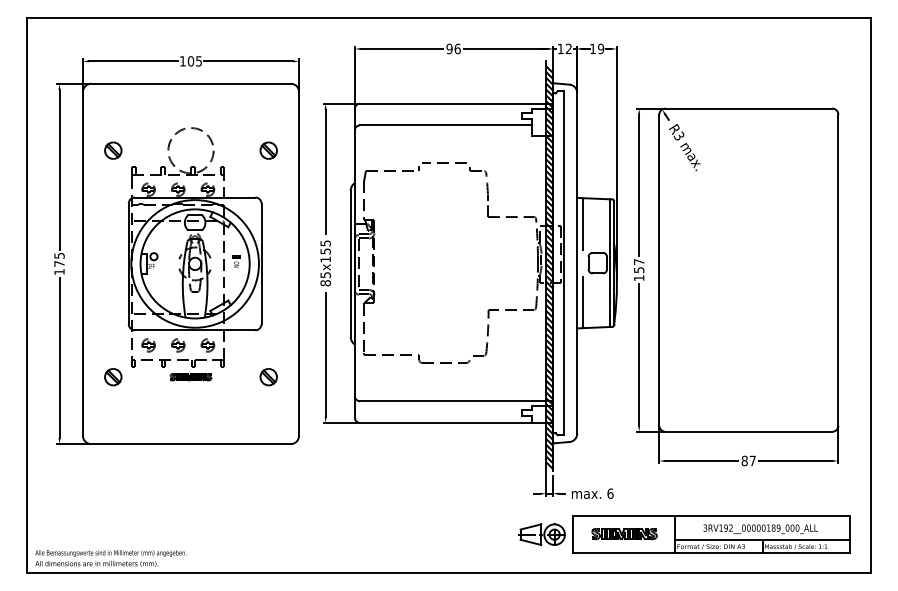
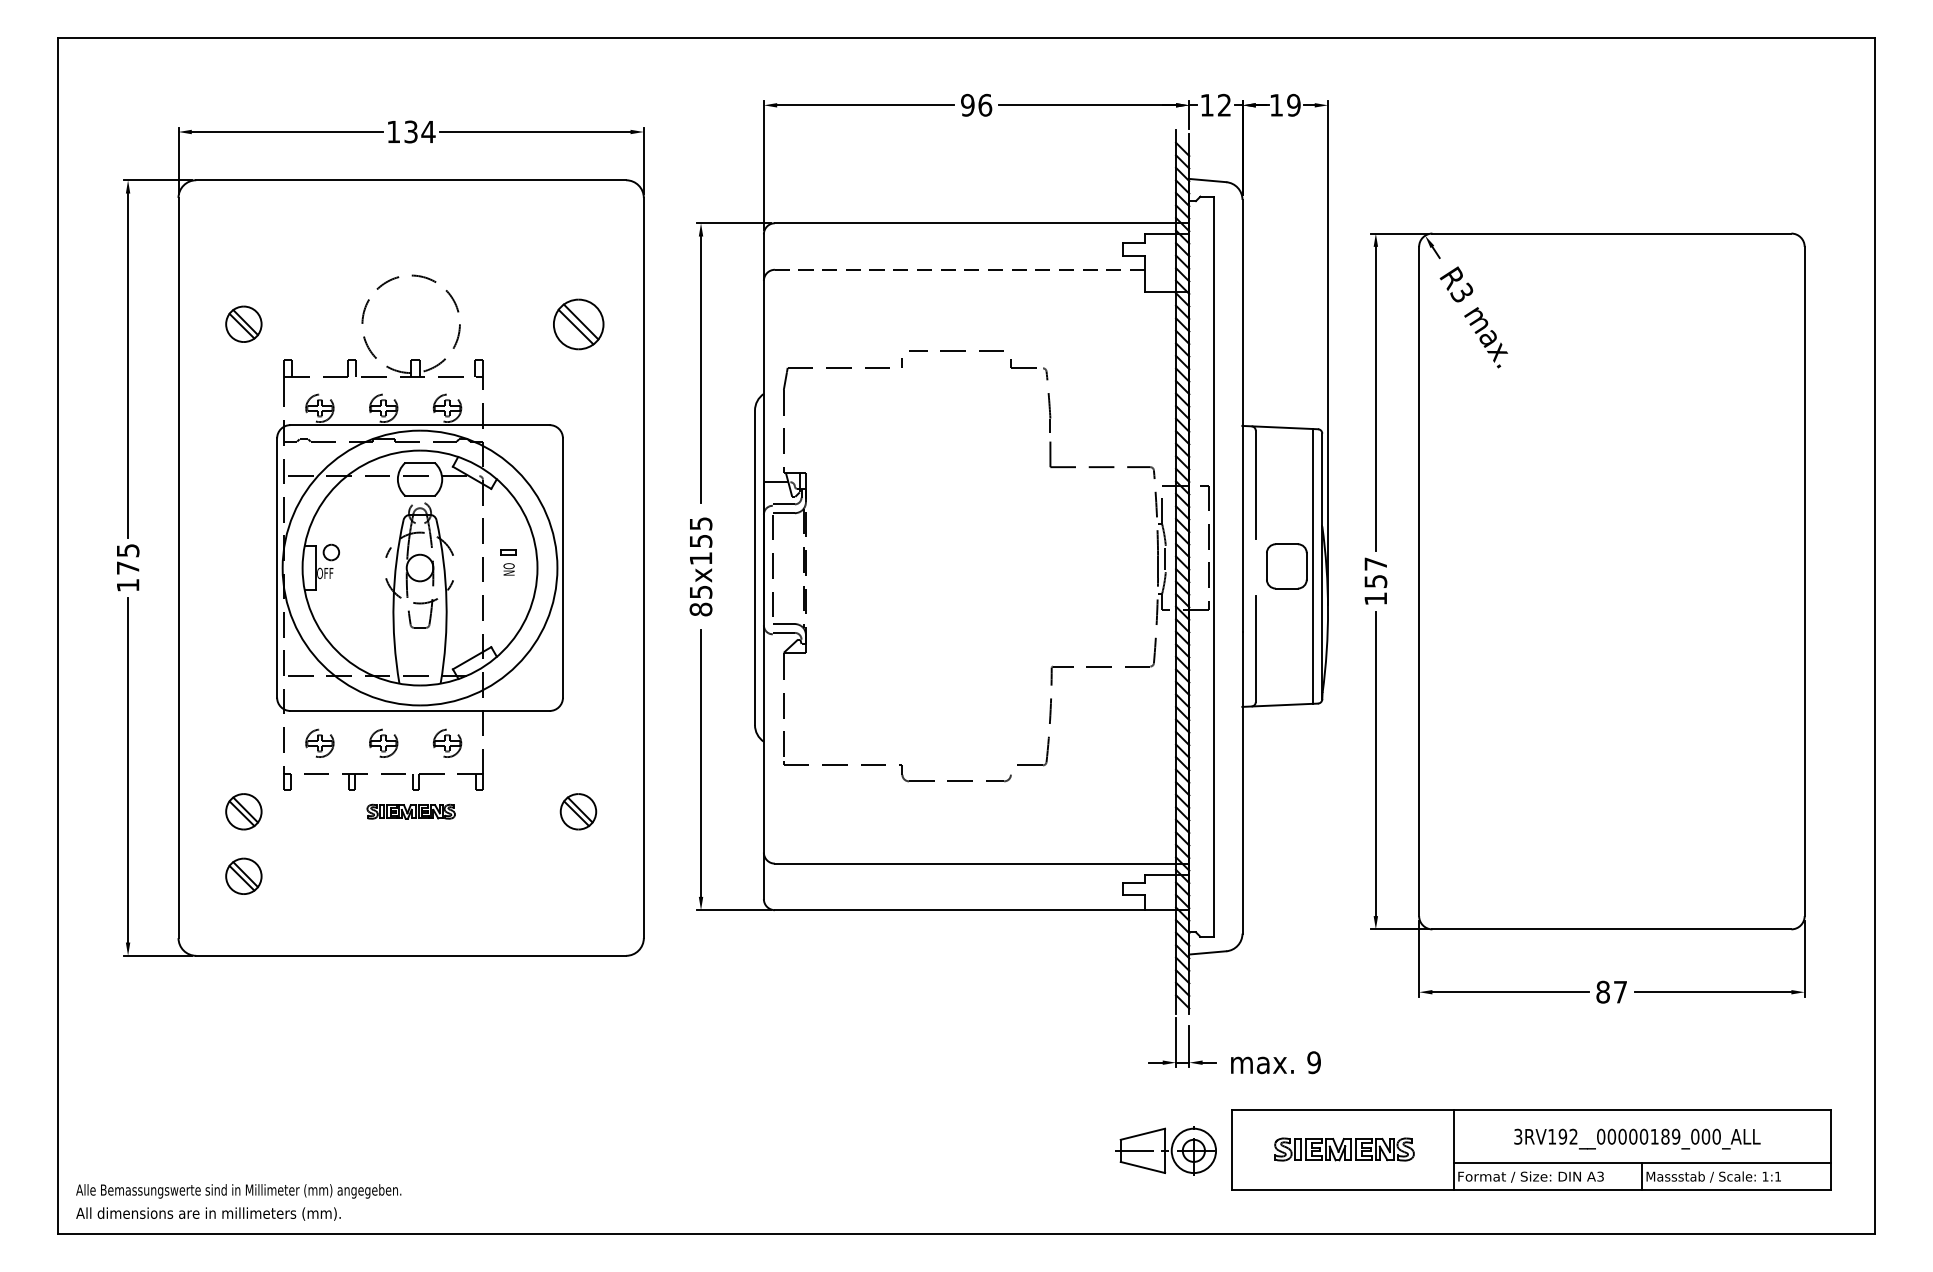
text: (194, 61) -> (418, 132), 105 -> 134
line: (445, 125) -> (958, 270), solid -> dashed
part: (268, 150) -> (577, 323), size x1.4
part: (113, 407) -> (244, 877), added
text: (610, 493) -> (1314, 1062), 6 -> 9

